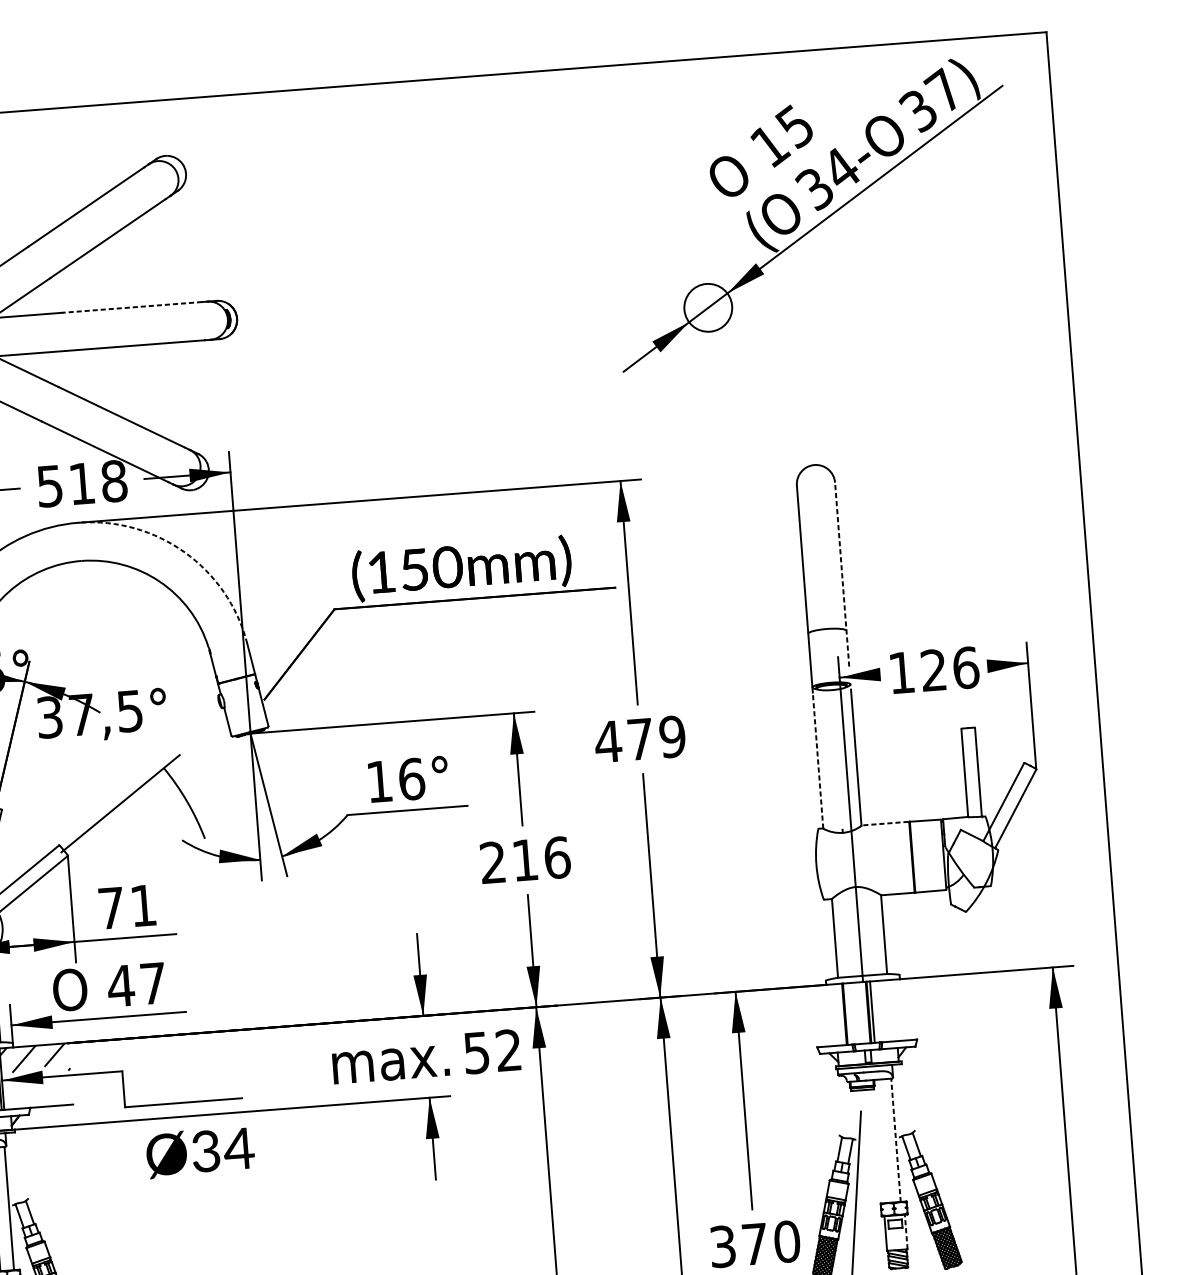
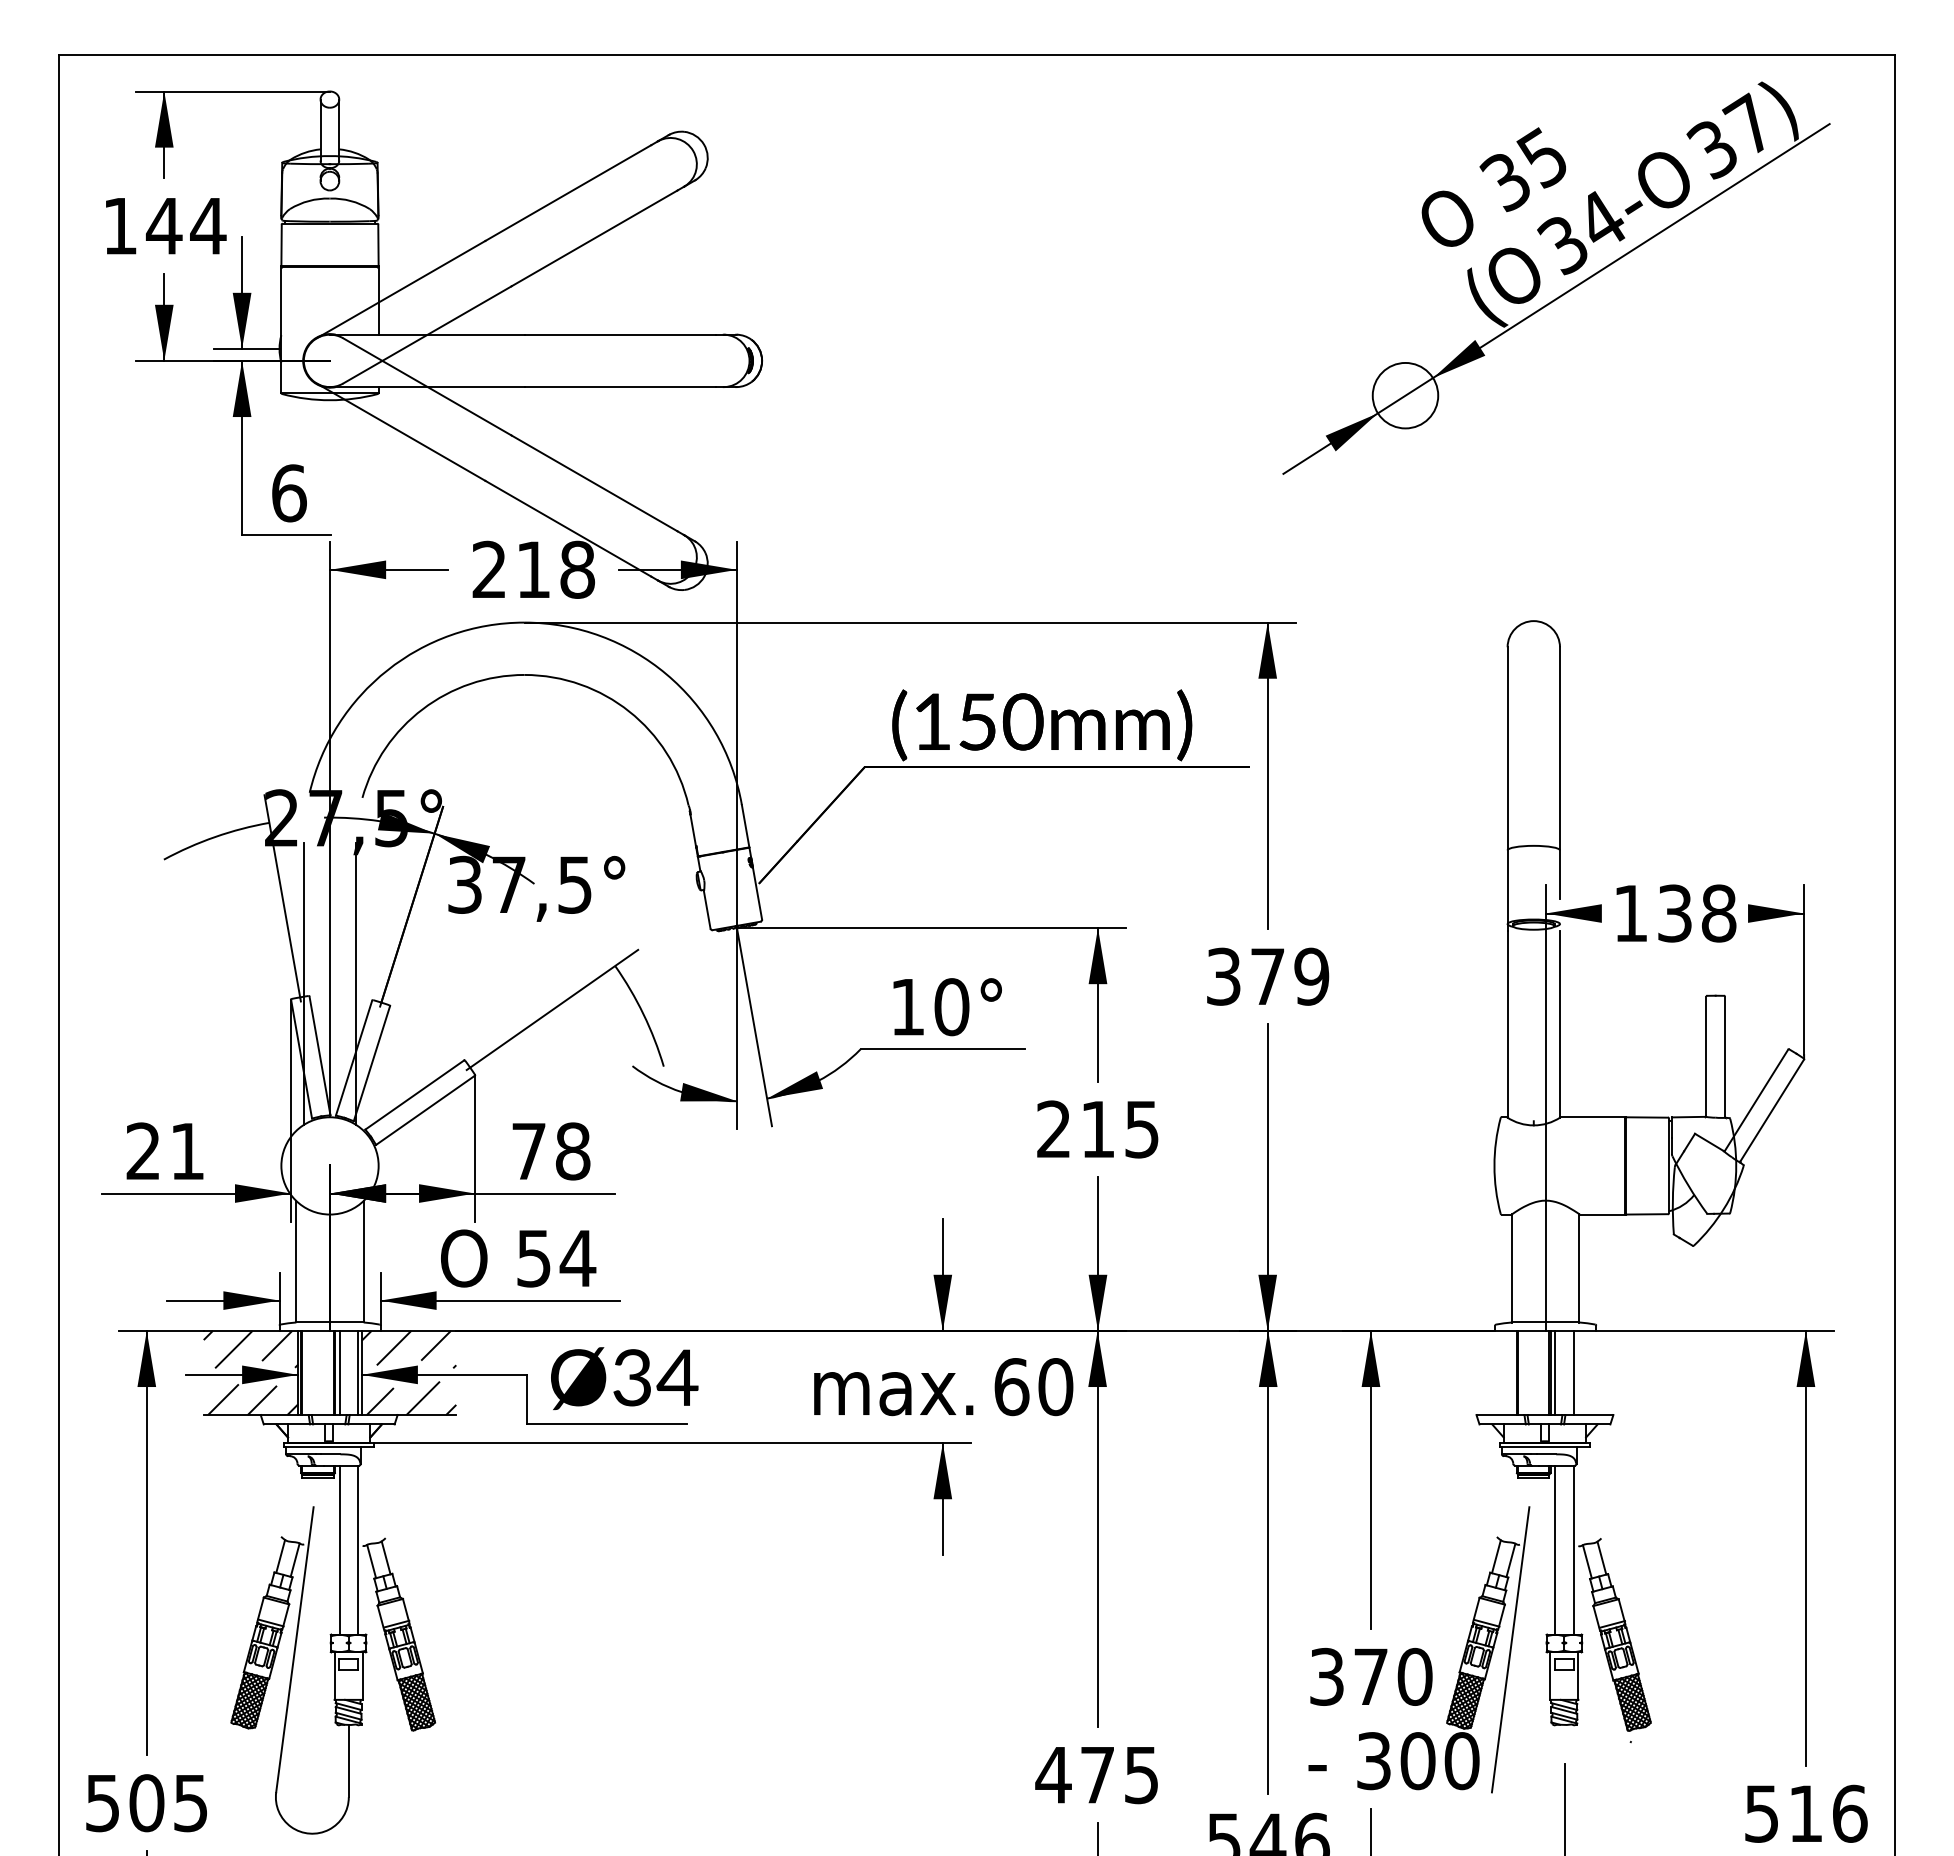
text: (770, 147) -> (1506, 183), 15 -> 35
line: (132, 307) -> (620, 334), dashed -> solid
text: (49, 486) -> (488, 569), 518 -> 218
arc: (184, 552) -> (666, 674), dashed -> solid
line: (841, 574) -> (1559, 772), dashed -> solid
text: (950, 669) -> (1697, 913), 126 -> 138
text: (608, 741) -> (1223, 976), 479 -> 379
line: (817, 759) -> (1507, 1023), dashed -> solid
text: (411, 779) -> (951, 1007), 16° -> 10°
line: (884, 823) -> (1591, 1117), dashed -> solid
text: (557, 857) -> (1142, 1129), 216 -> 215
text: (143, 905) -> (573, 1151), 71 -> 78
text: (136, 984) -> (555, 1258), 47 -> 54
line: (886, 1010) -> (1574, 1372), added
text: (492, 1052) -> (1033, 1387), 52 -> 60
hatch: (39, 1095) -> (411, 1398), added
line: (882, 1140) -> (1555, 1549), added
line: (896, 1140) -> (1574, 1550), dashed -> solid
text: (200, 1152) -> (624, 1378), moved
line: (906, 1232) -> (1578, 1676), dashed -> solid

